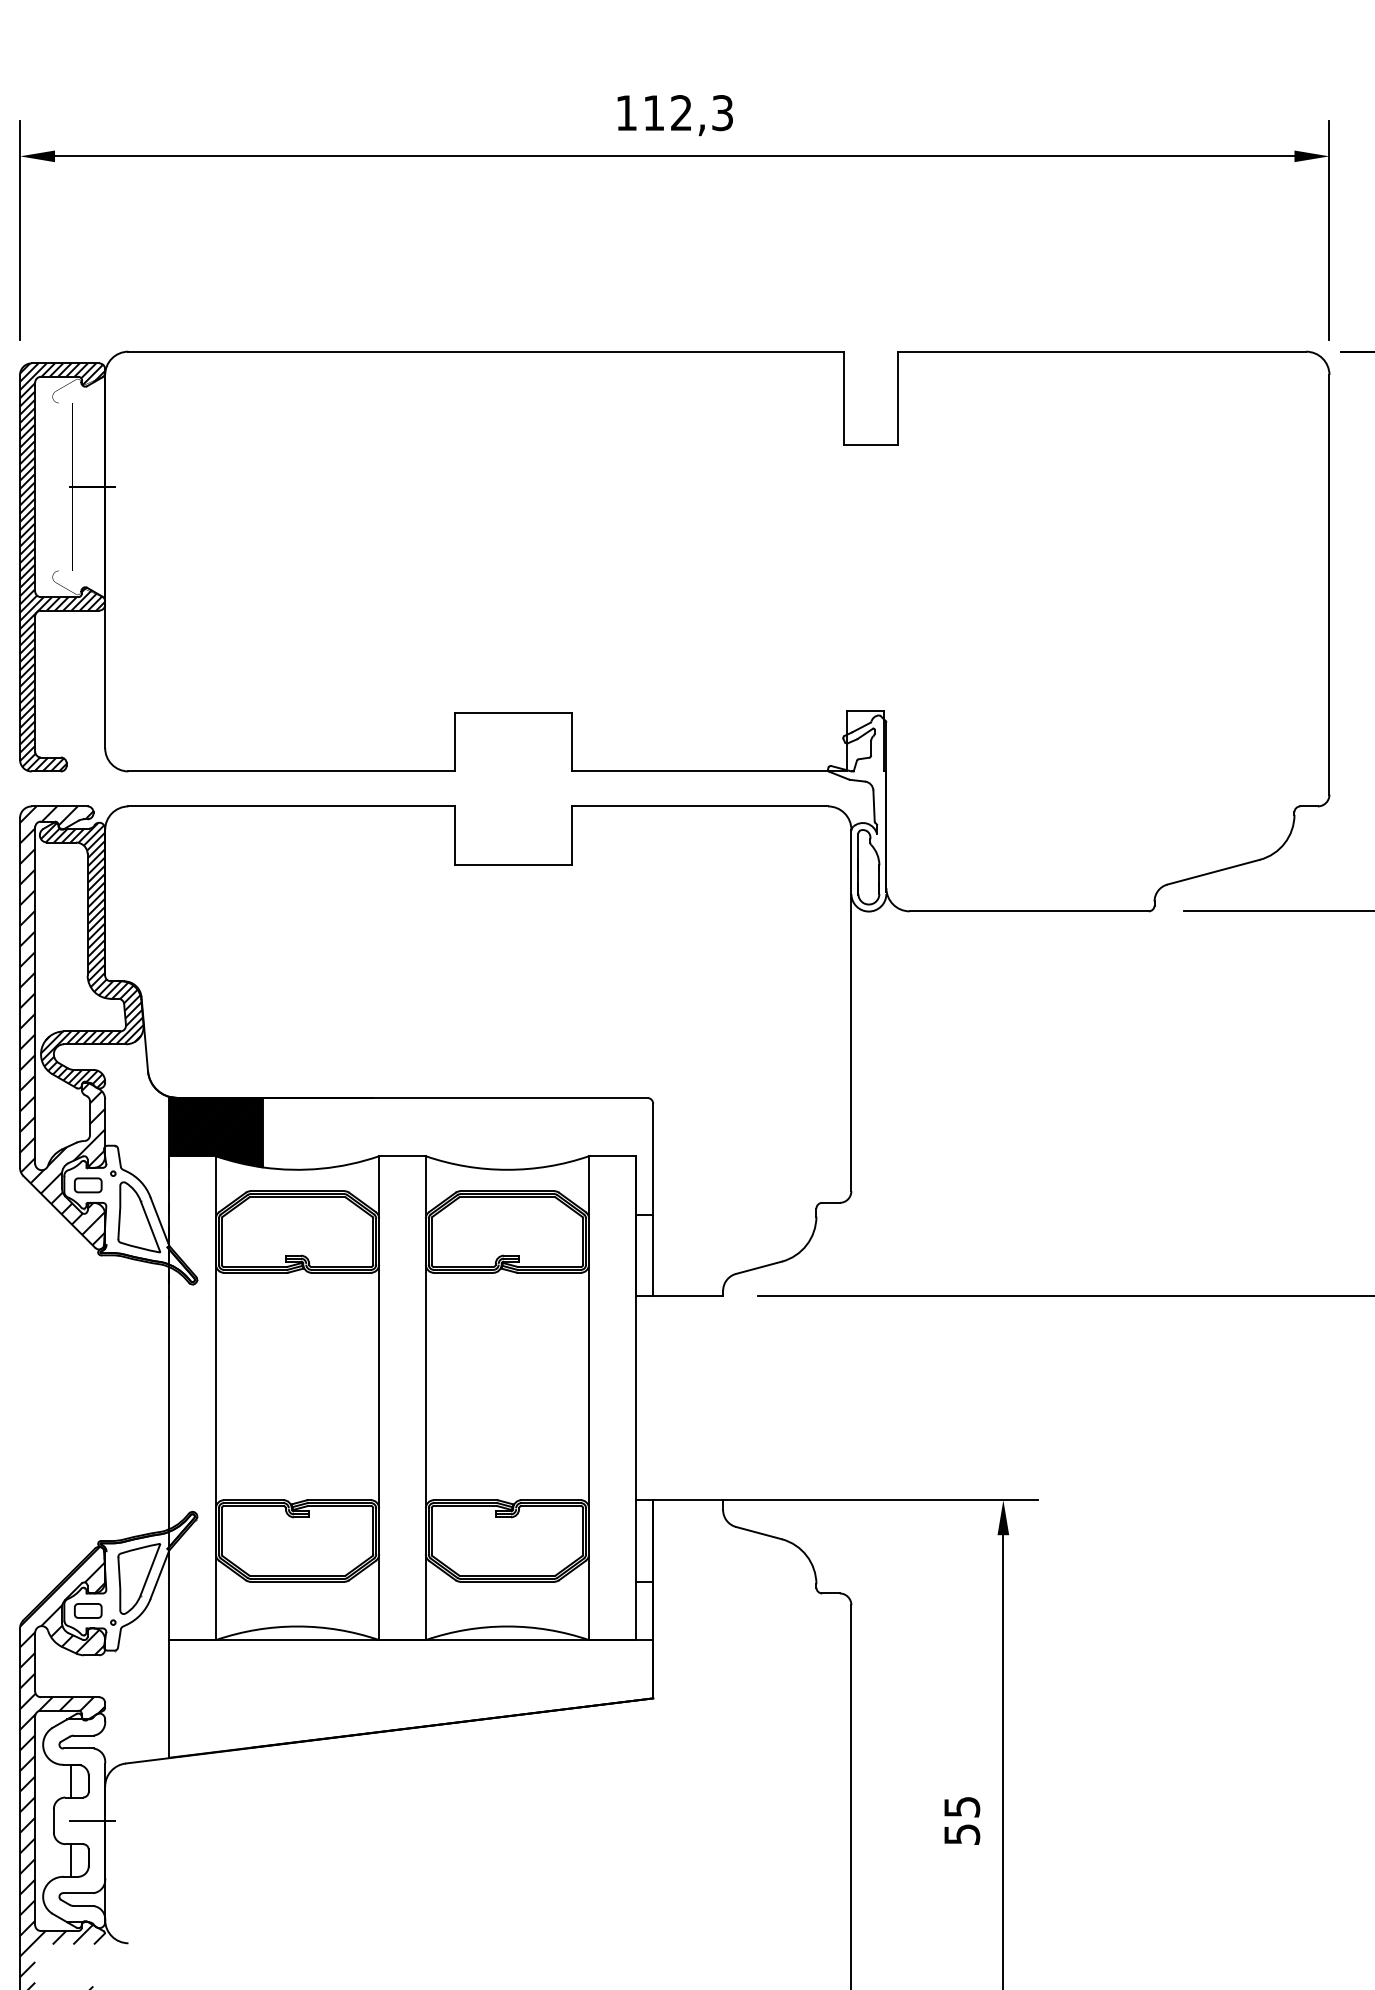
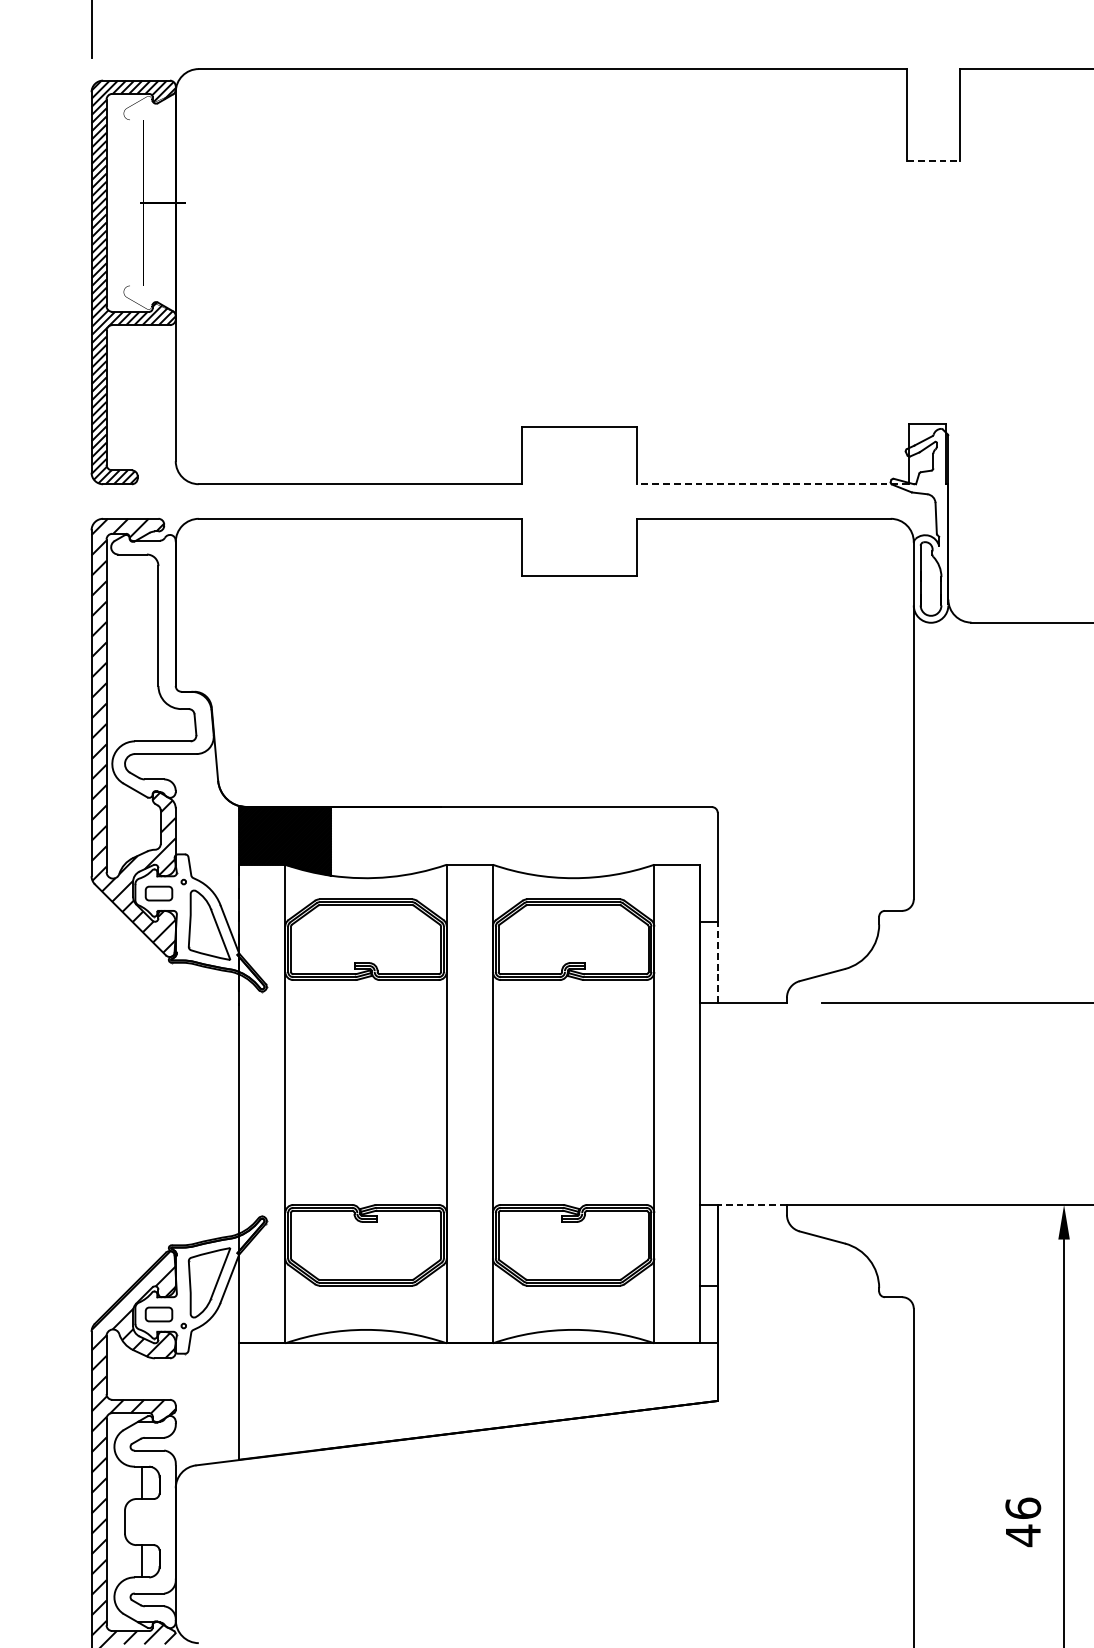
line: (871, 444) -> (933, 160), solid -> dashed
line: (709, 771) -> (773, 484), solid -> dashed
hatch: (91, 955) -> (162, 666), removed
line: (653, 1255) -> (718, 962), solid -> dashed
line: (688, 1500) -> (752, 1205), solid -> dashed
line: (92, 1820) -> (163, 1521), removed
text: (962, 1821) -> (1023, 1522), 55 -> 46

